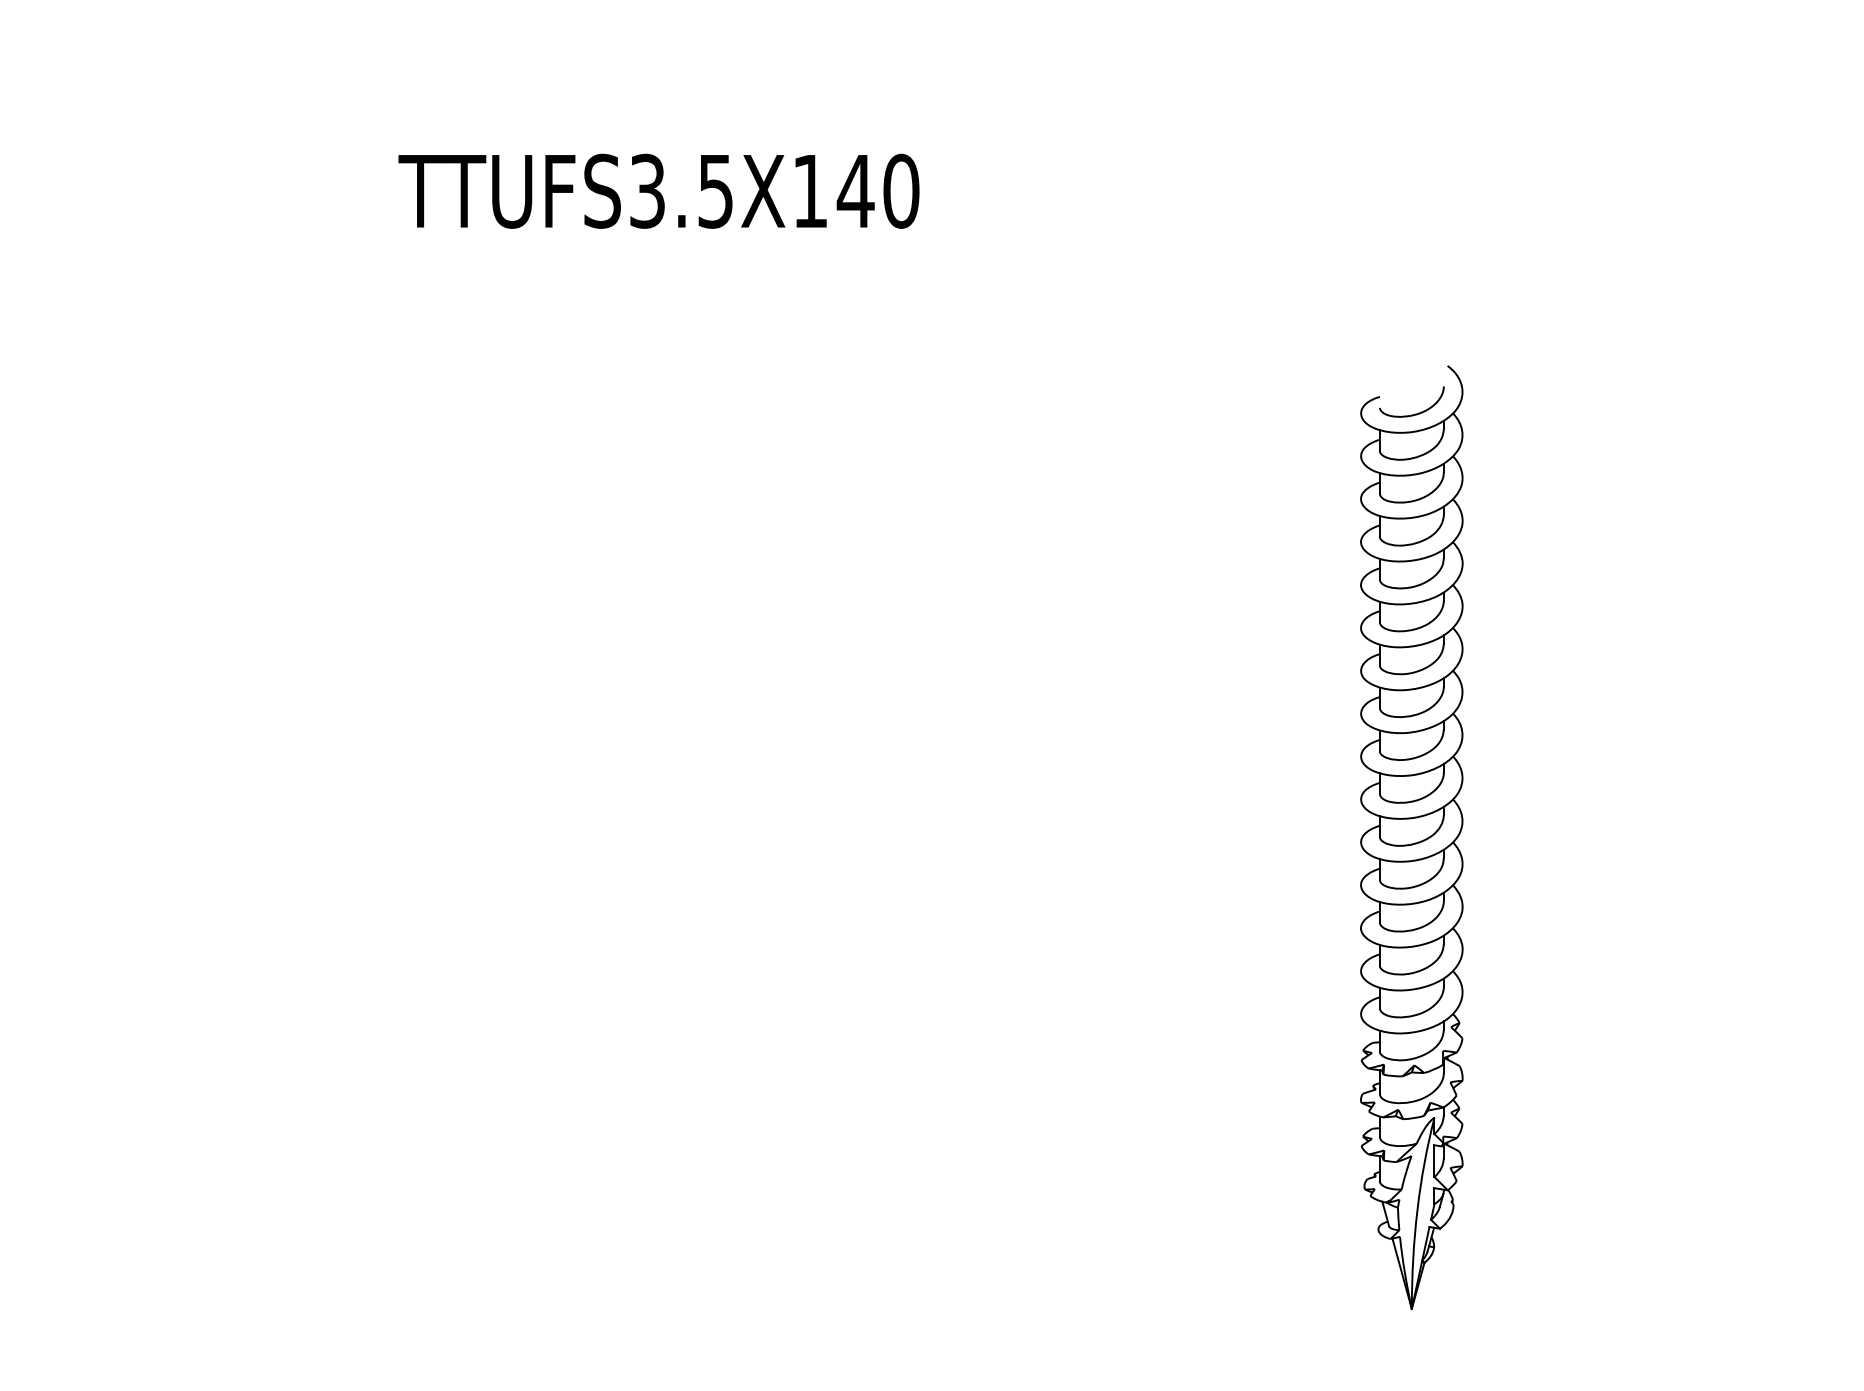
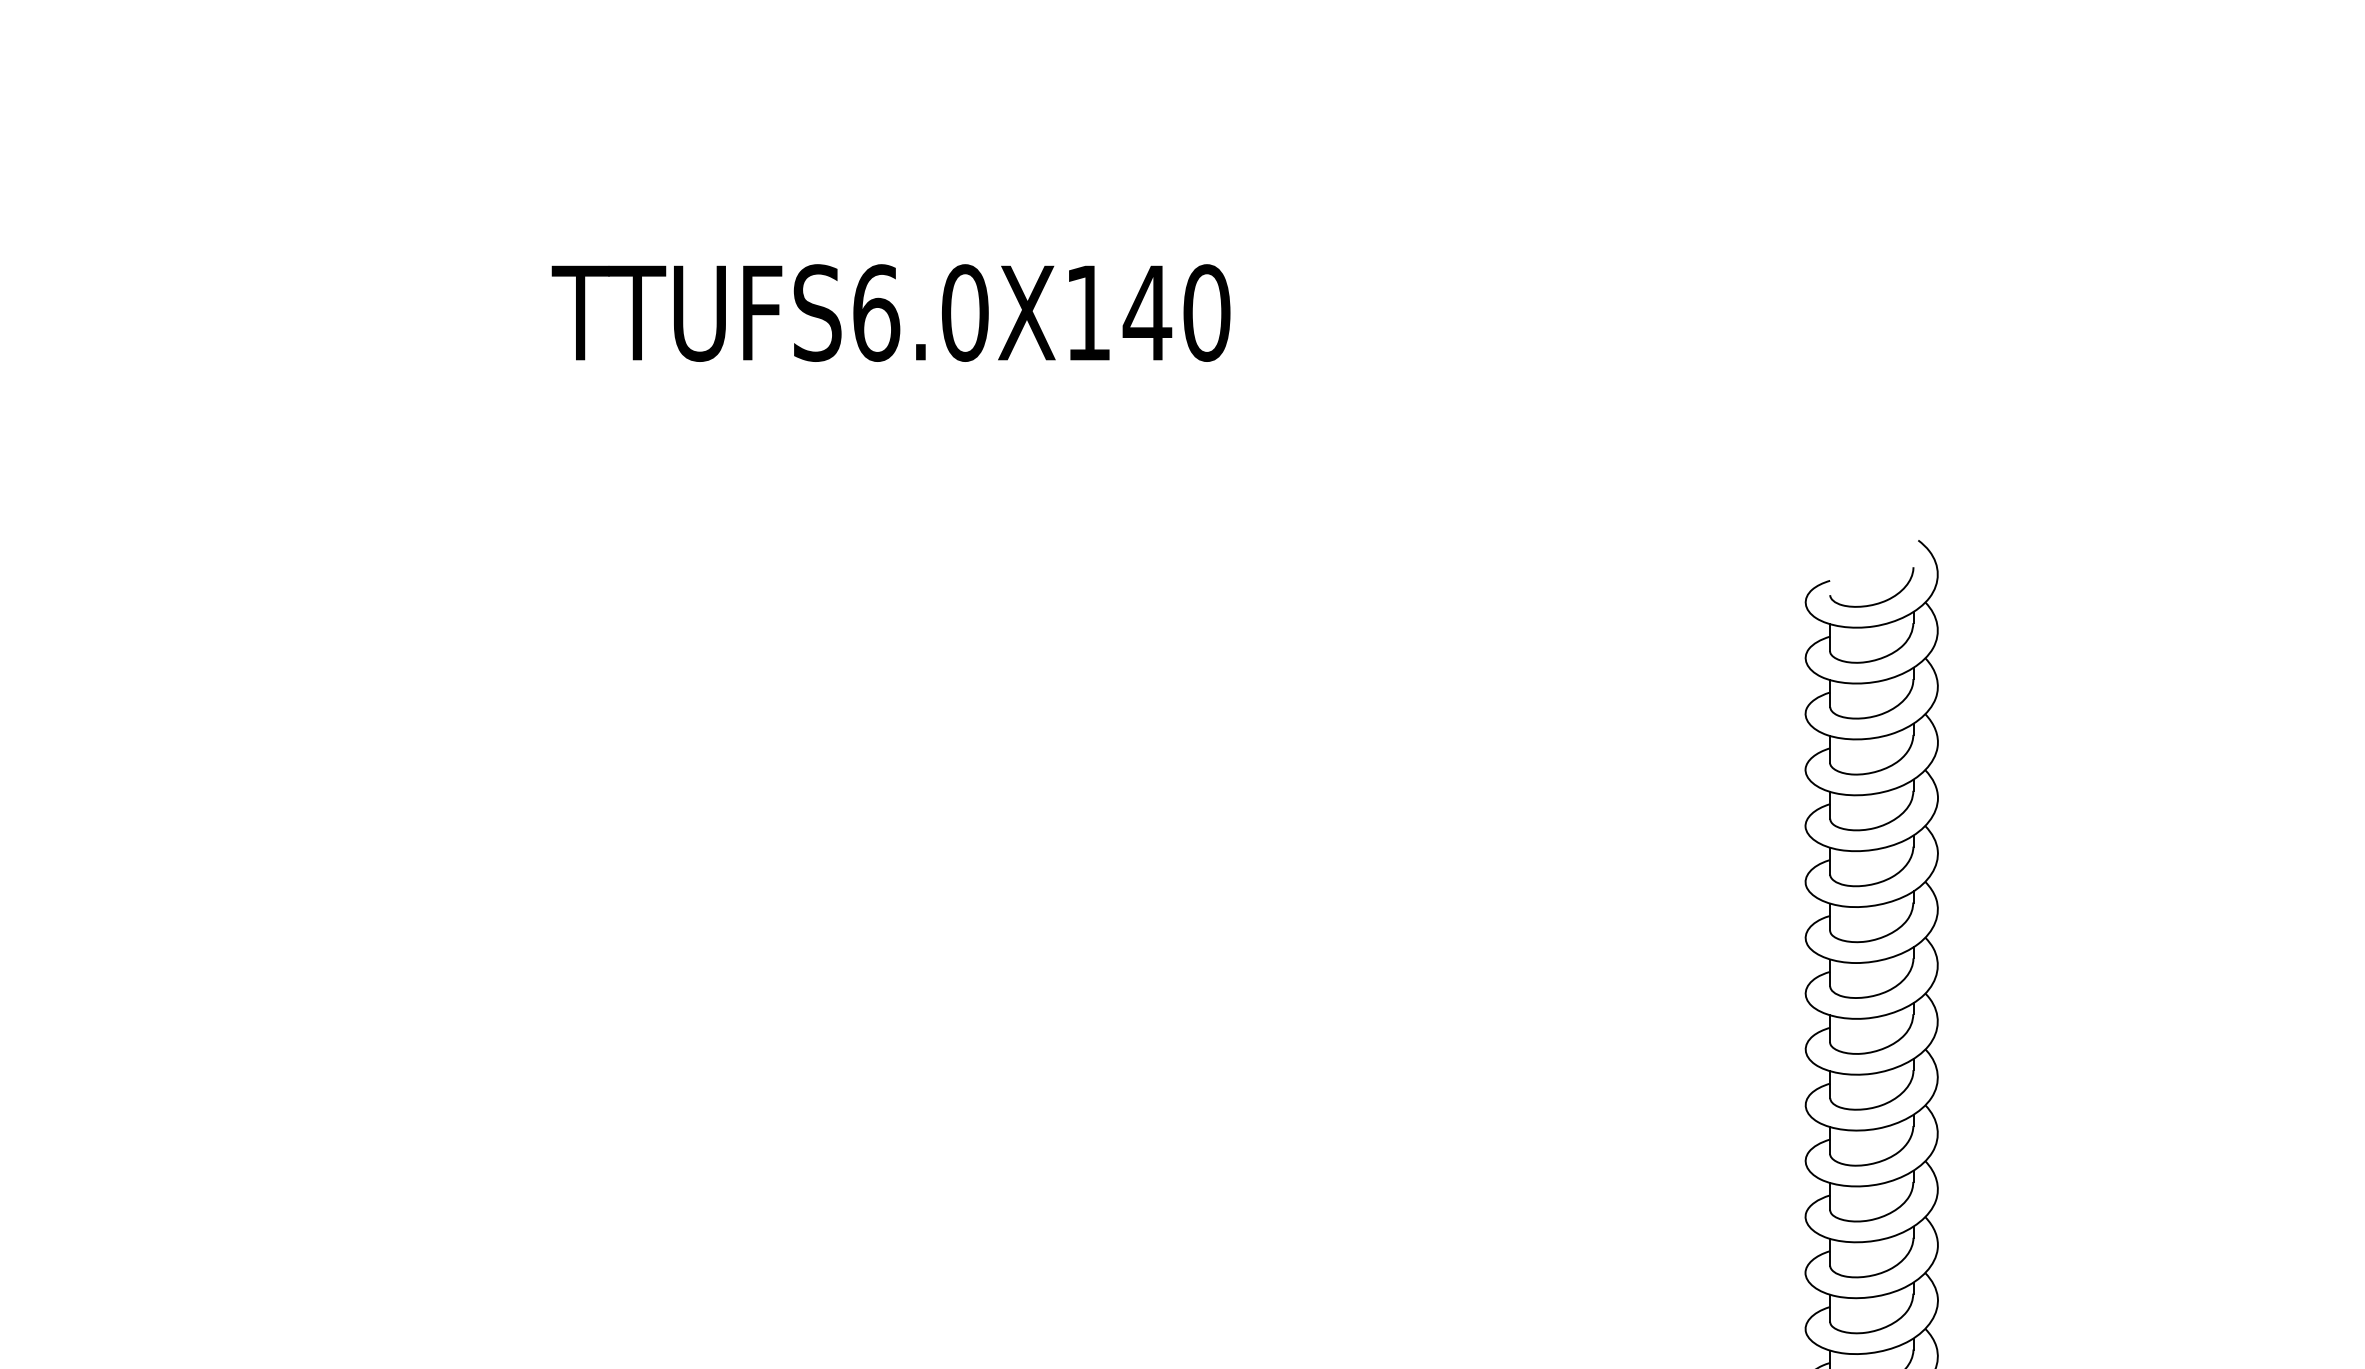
text: (681, 190) -> (920, 311), TTUFS3.5X140 -> TTUFS6.0X140

